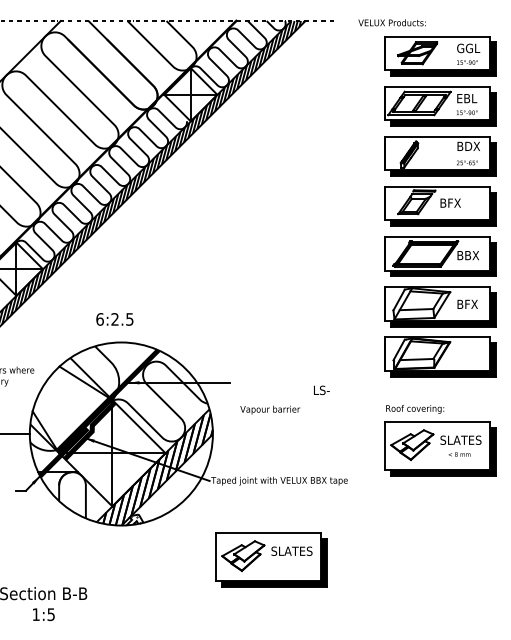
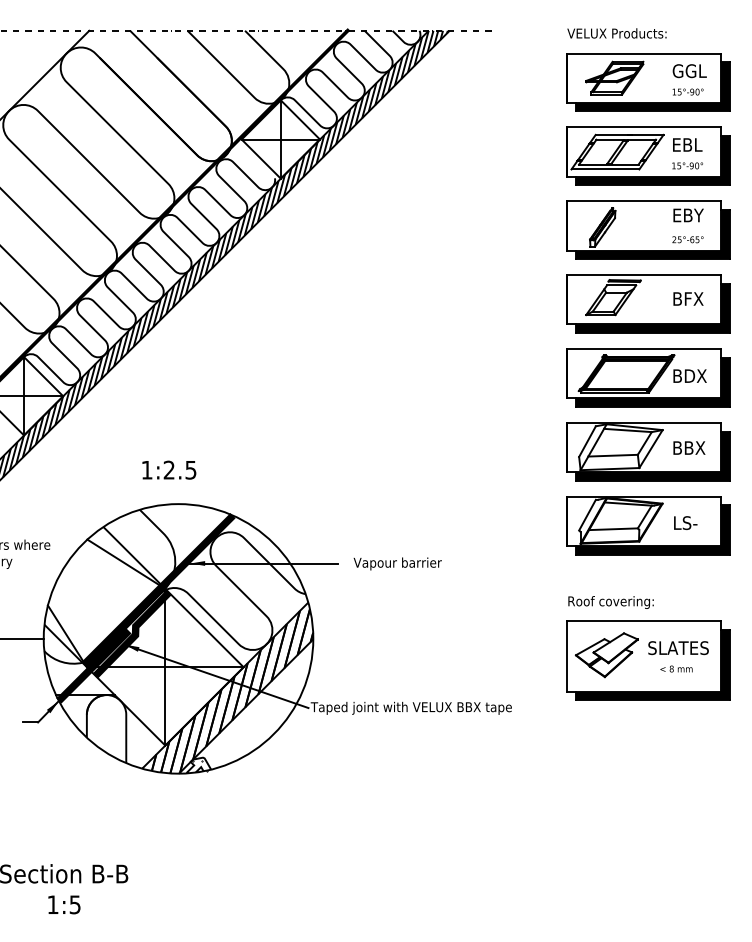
text: (391, 22) -> (616, 32), moved
text: (470, 145) -> (692, 214), BDX -> EBY
text: (450, 202) -> (688, 297), moved
text: (472, 255) -> (695, 376), BBX -> BDX
text: (472, 303) -> (695, 446), BFX -> BBX
text: (99, 319) -> (146, 470), 6:2.5 -> 1:2.5
text: (321, 390) -> (685, 523), moved
text: (270, 409) -> (398, 563), moved
part: (271, 559) -> (399, 823), removed

